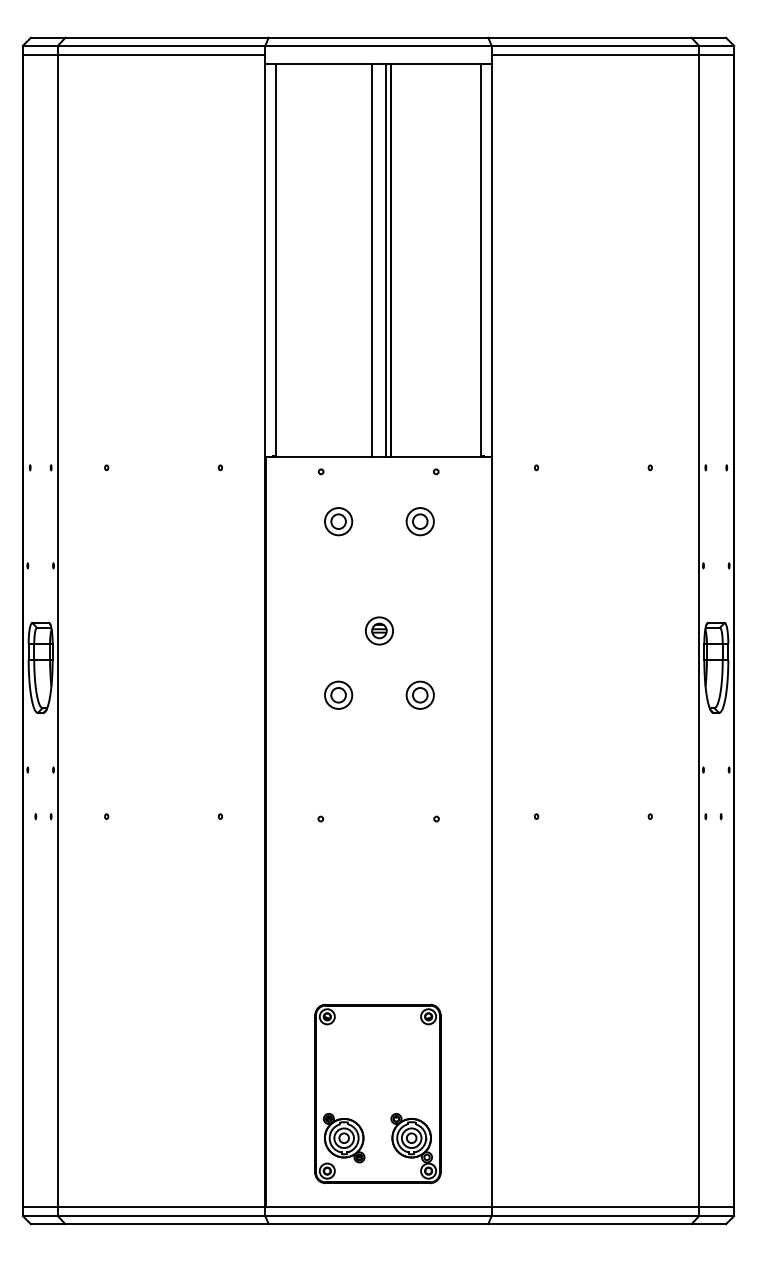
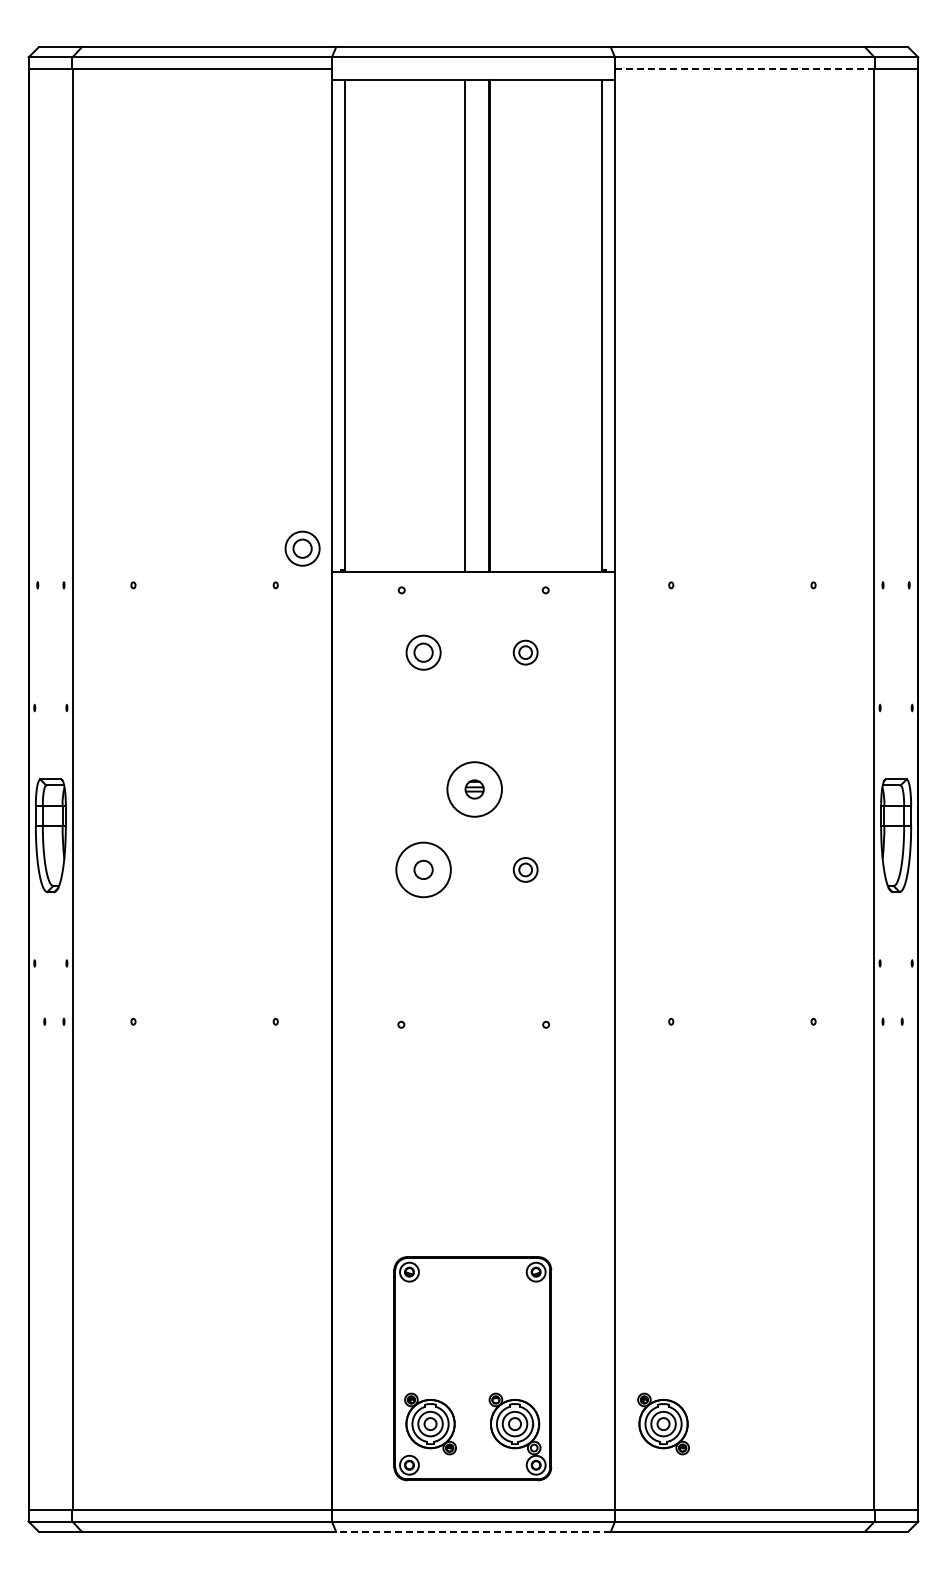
line: (595, 55) -> (744, 69), solid -> dashed
line: (385, 260) -> (482, 325), removed
part: (241, 438) -> (302, 548), added
part: (420, 521) -> (525, 652), size x0.7
circle: (379, 631) -> (474, 789), size x1.6
circle: (338, 694) -> (423, 869), size x1.6
part: (420, 694) -> (525, 869), size x0.7
part: (530, 1137) -> (663, 1423), added
line: (377, 1224) -> (472, 1531), solid -> dashed

